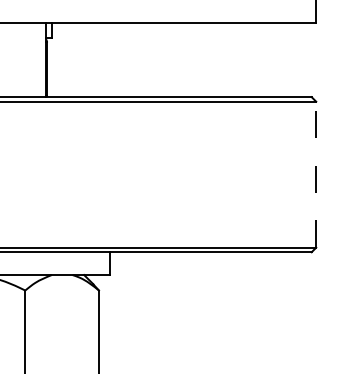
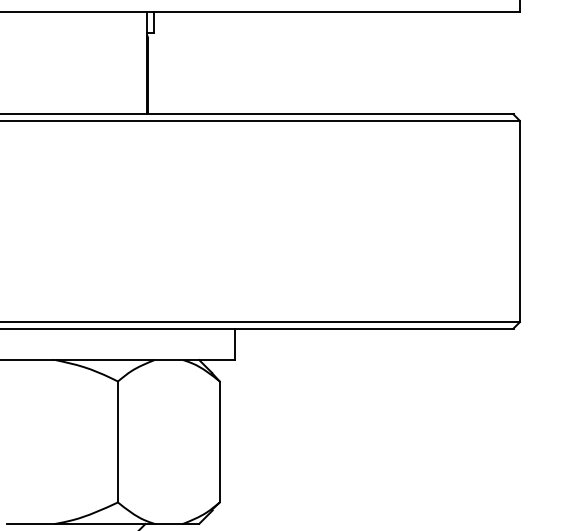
line: (316, 174) -> (519, 221), dashed -> solid

